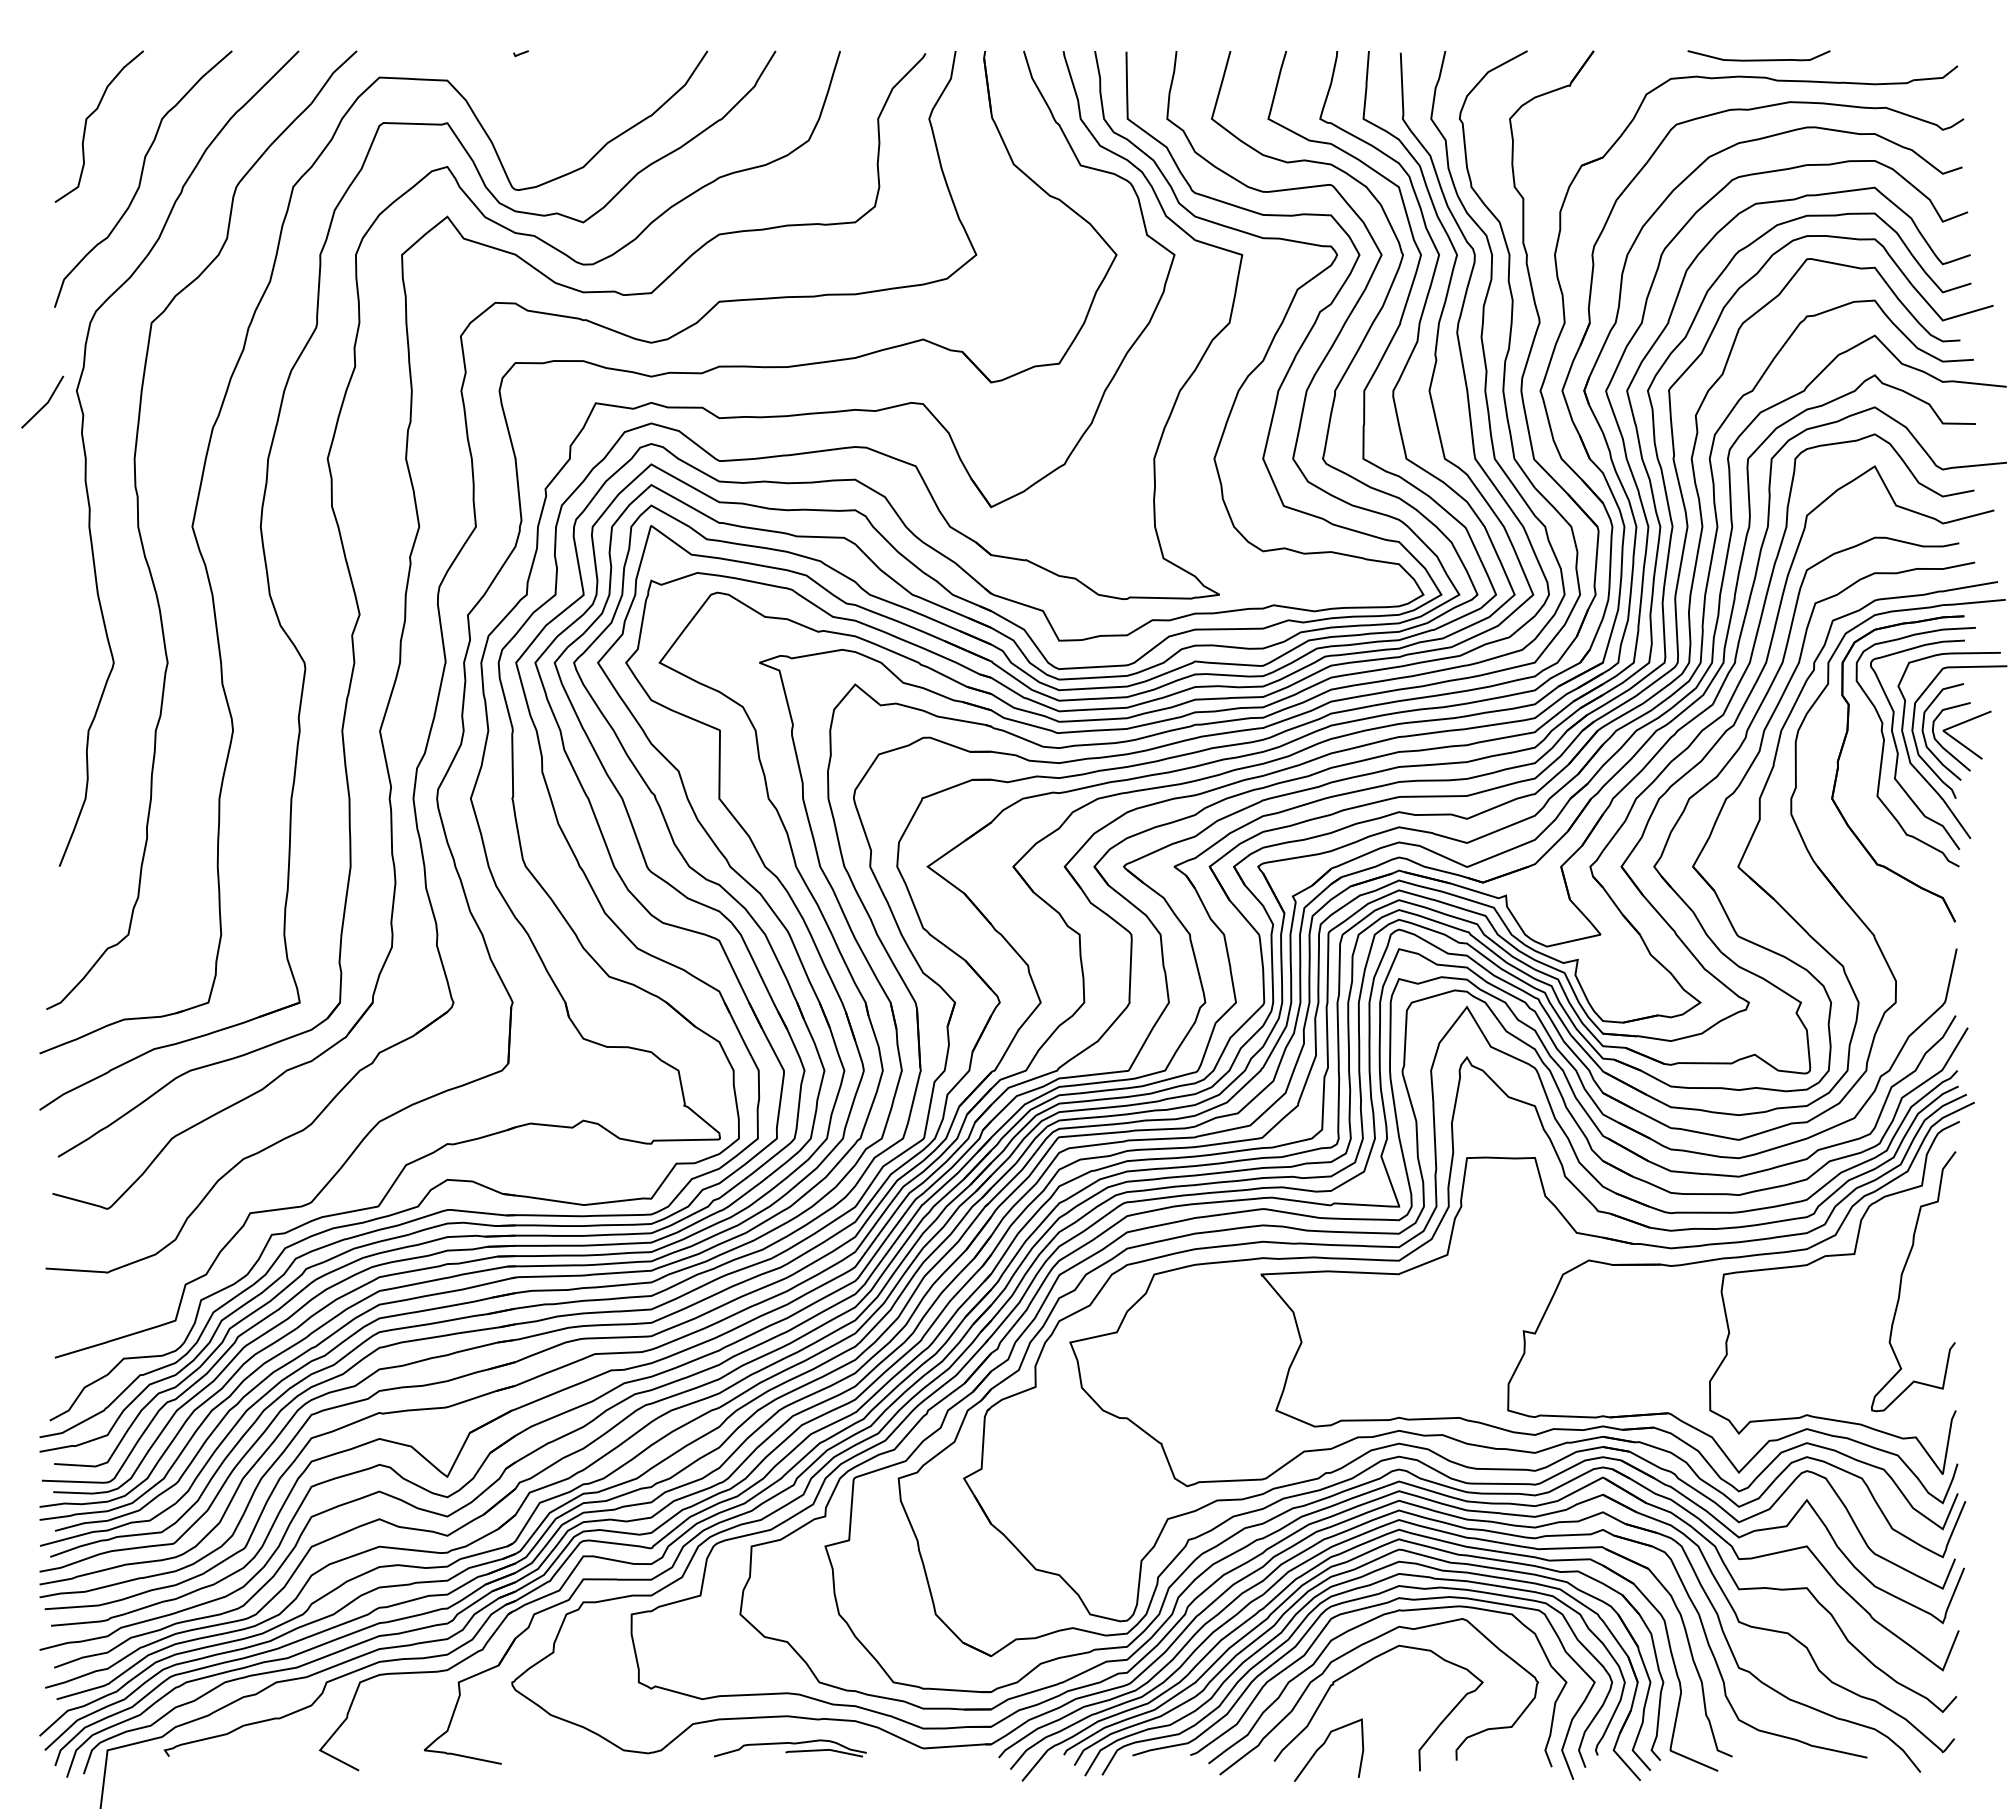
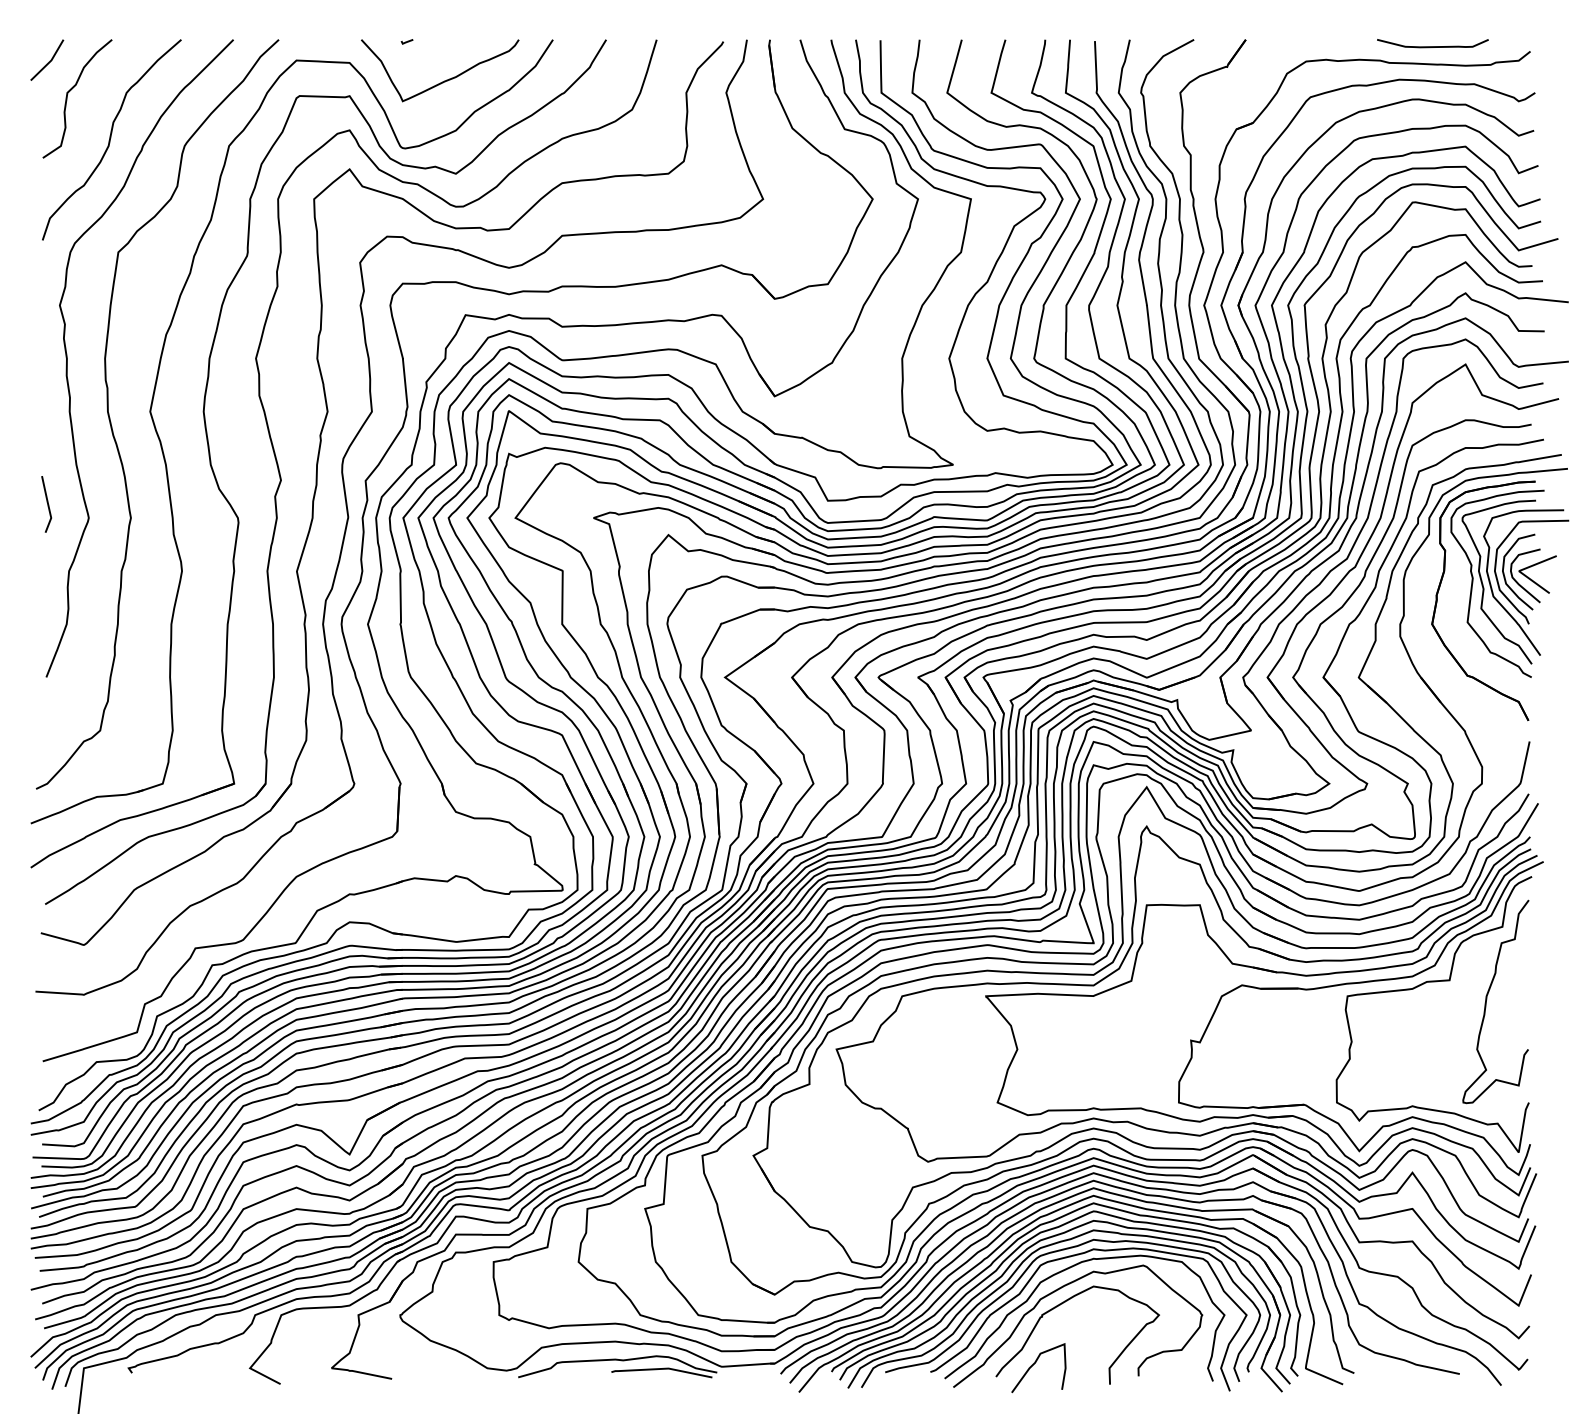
curve: (1758, 59) -> (1432, 46), moved
curve: (570, 102) -> (445, 79), added
line: (45, 403) -> (49, 61), moved
line: (60, 644) -> (47, 503), added
part: (790, 1748) -> (617, 1366), size x1.67

